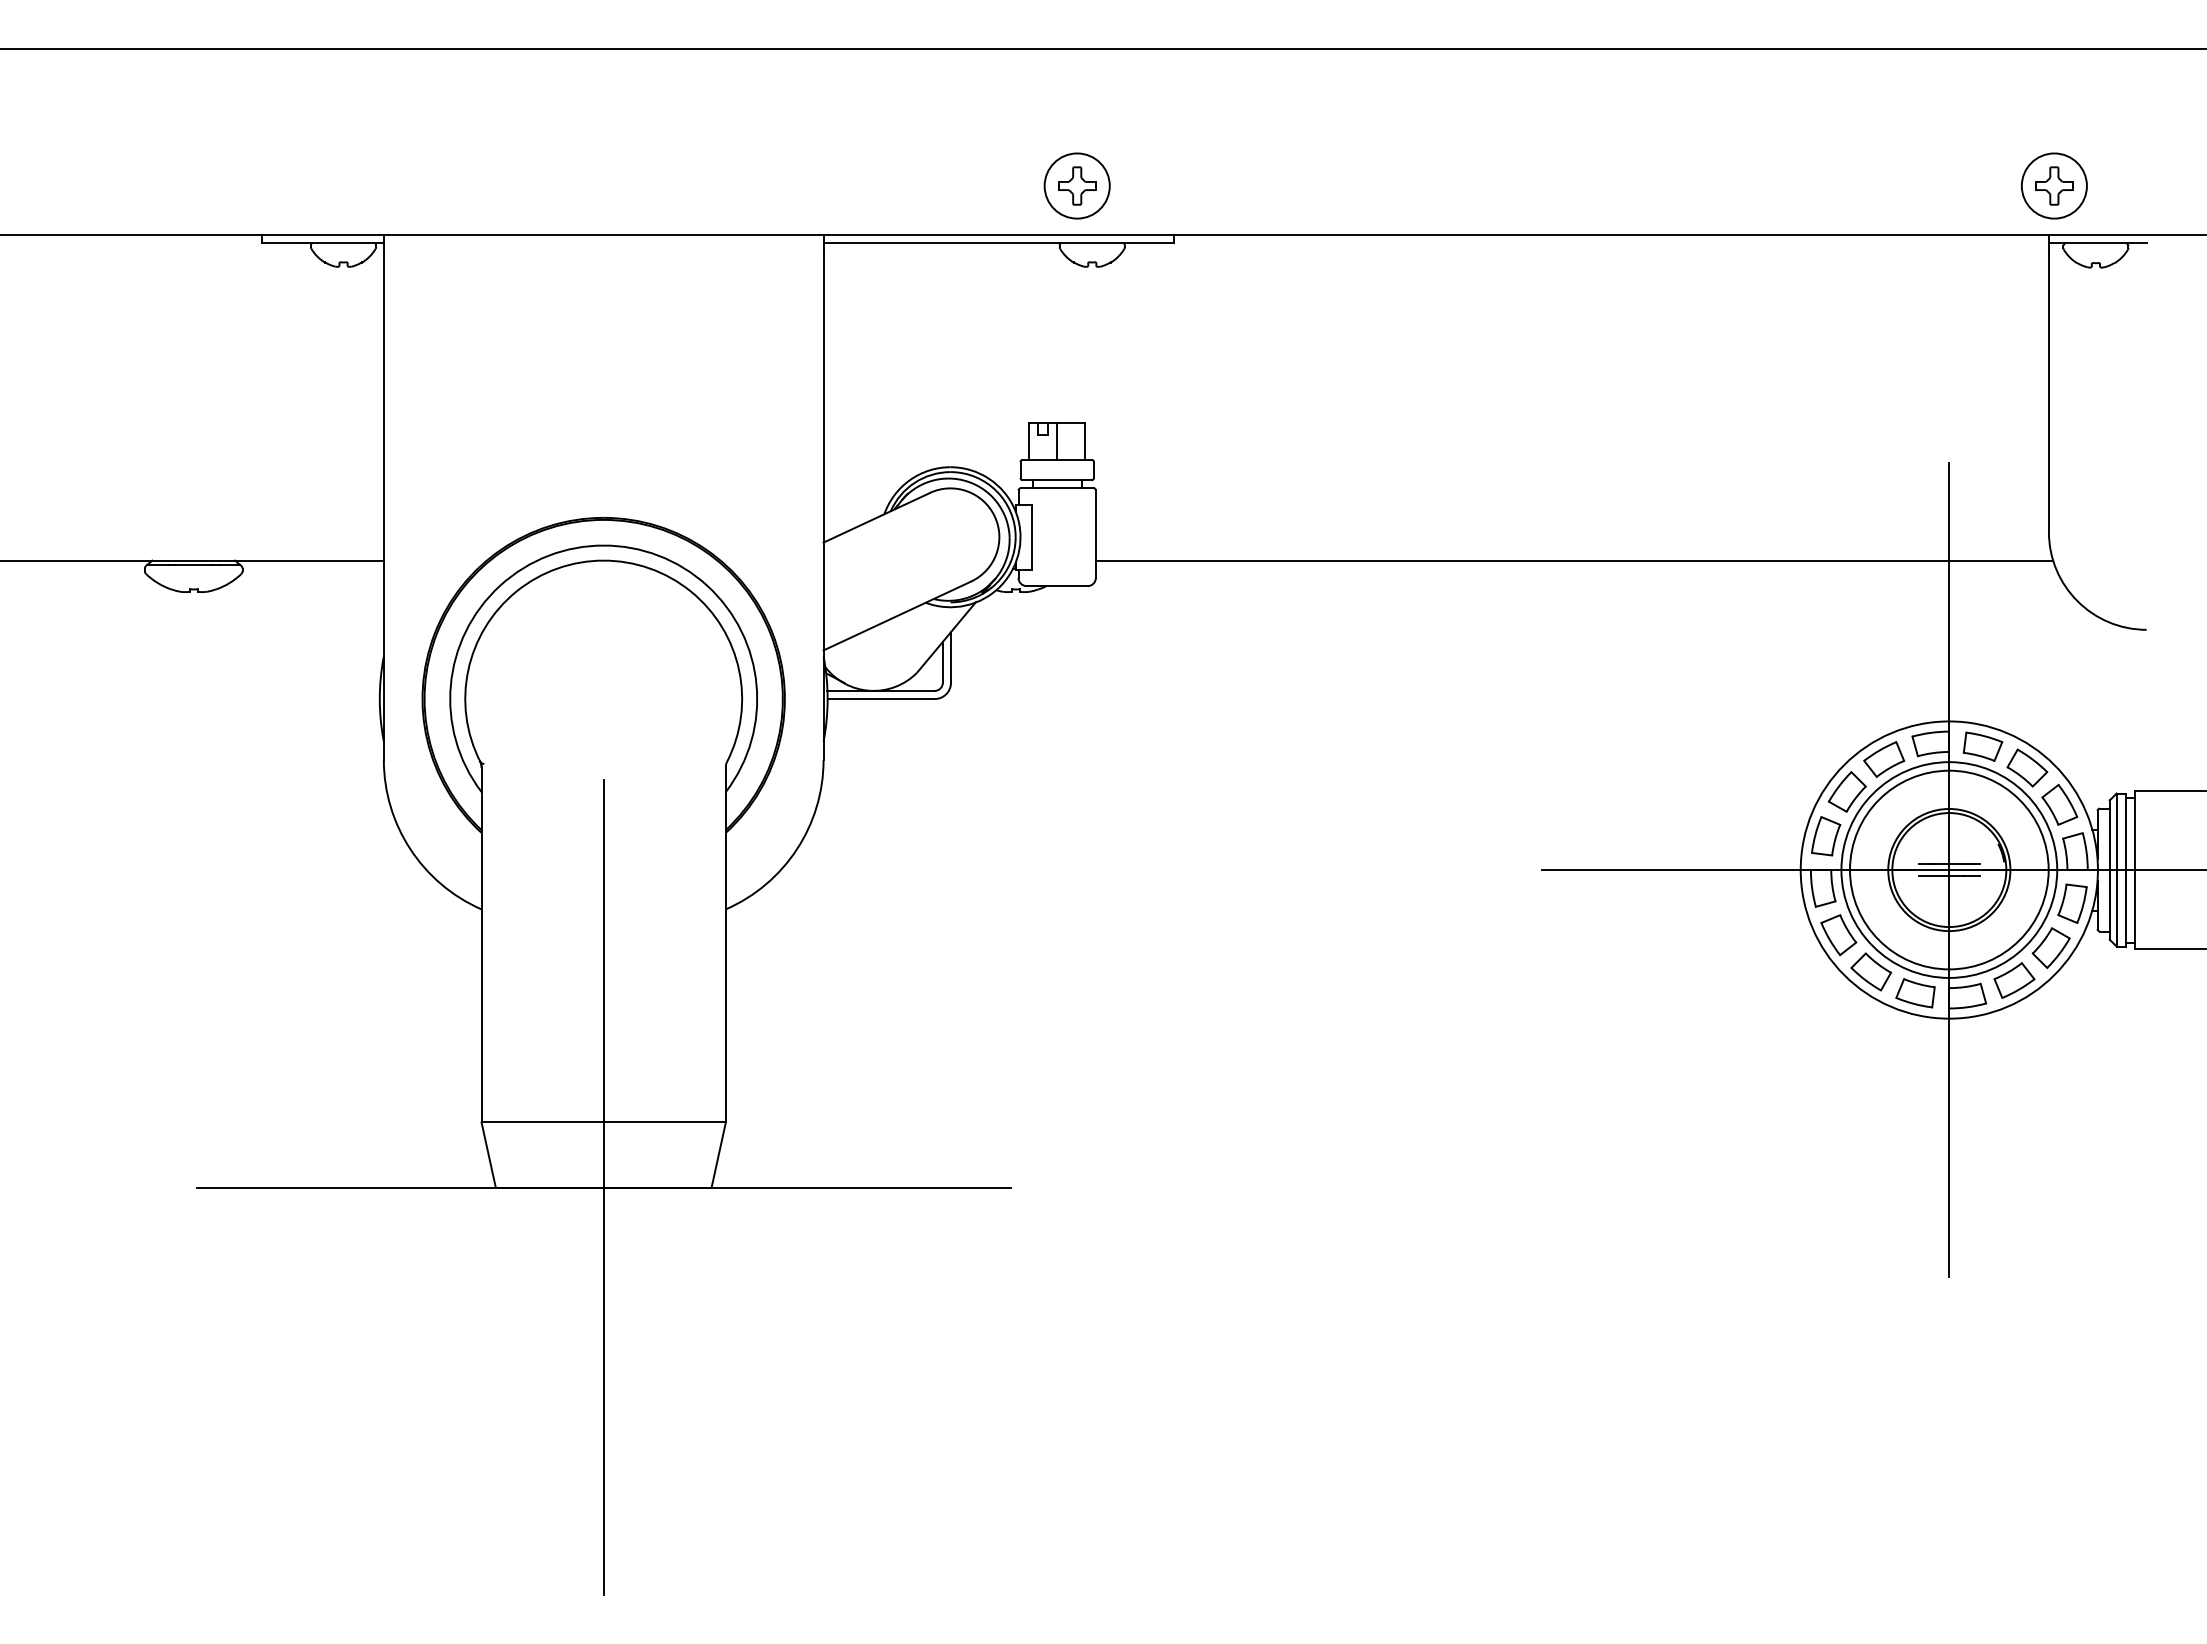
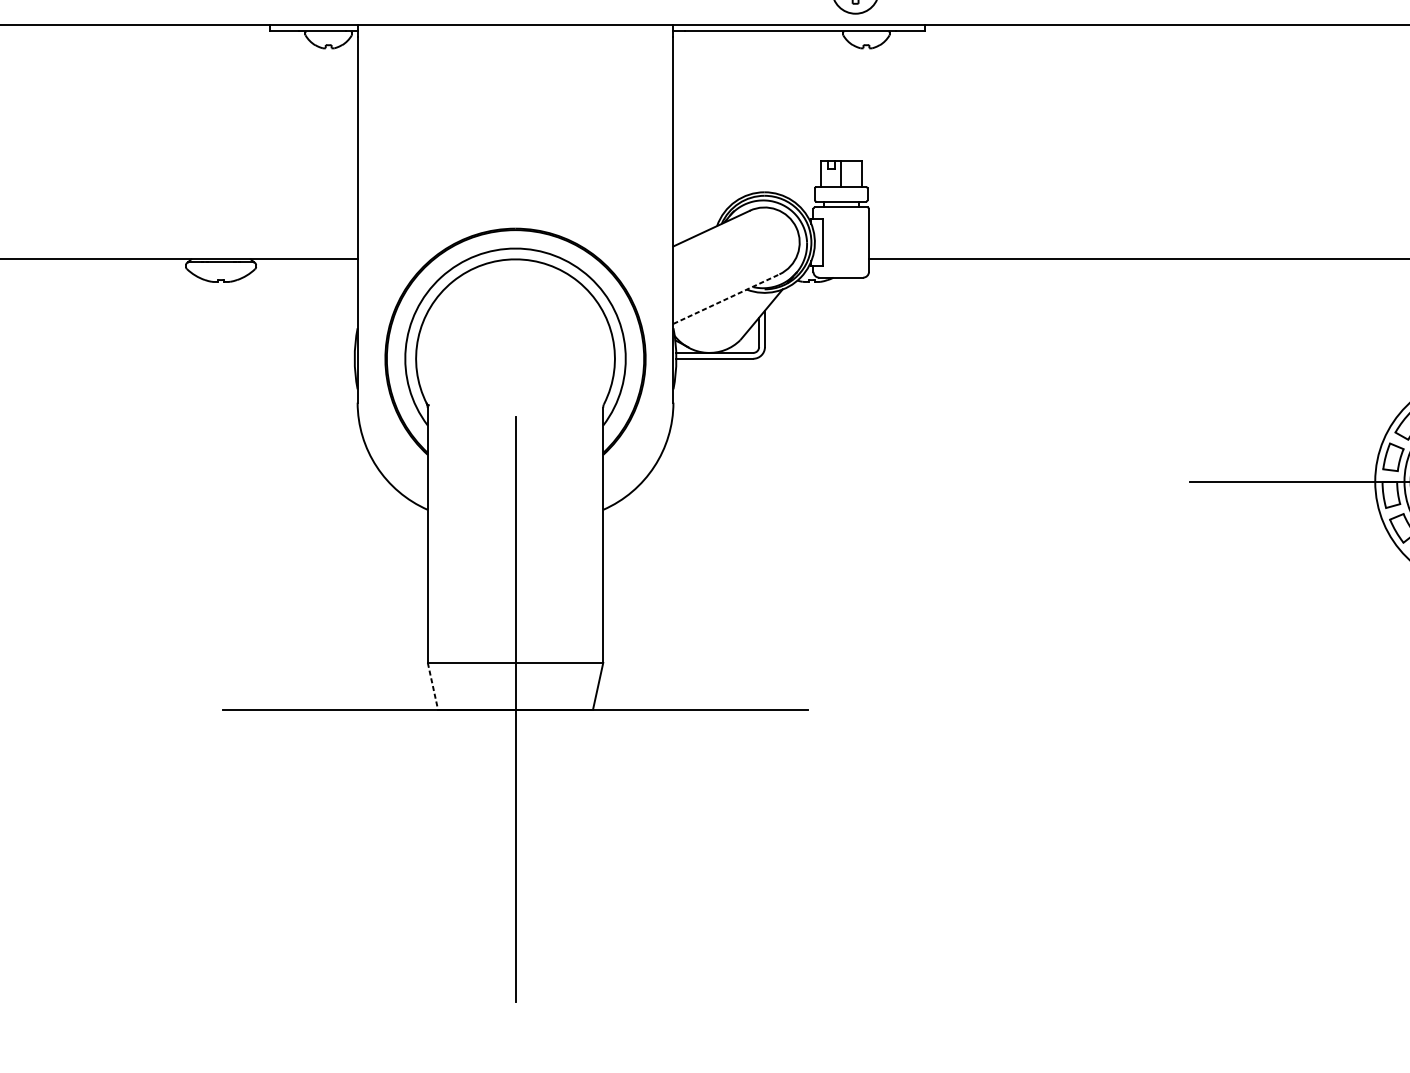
line: (897, 615) -> (726, 298), solid -> dashed
line: (488, 1155) -> (432, 686), solid -> dashed

